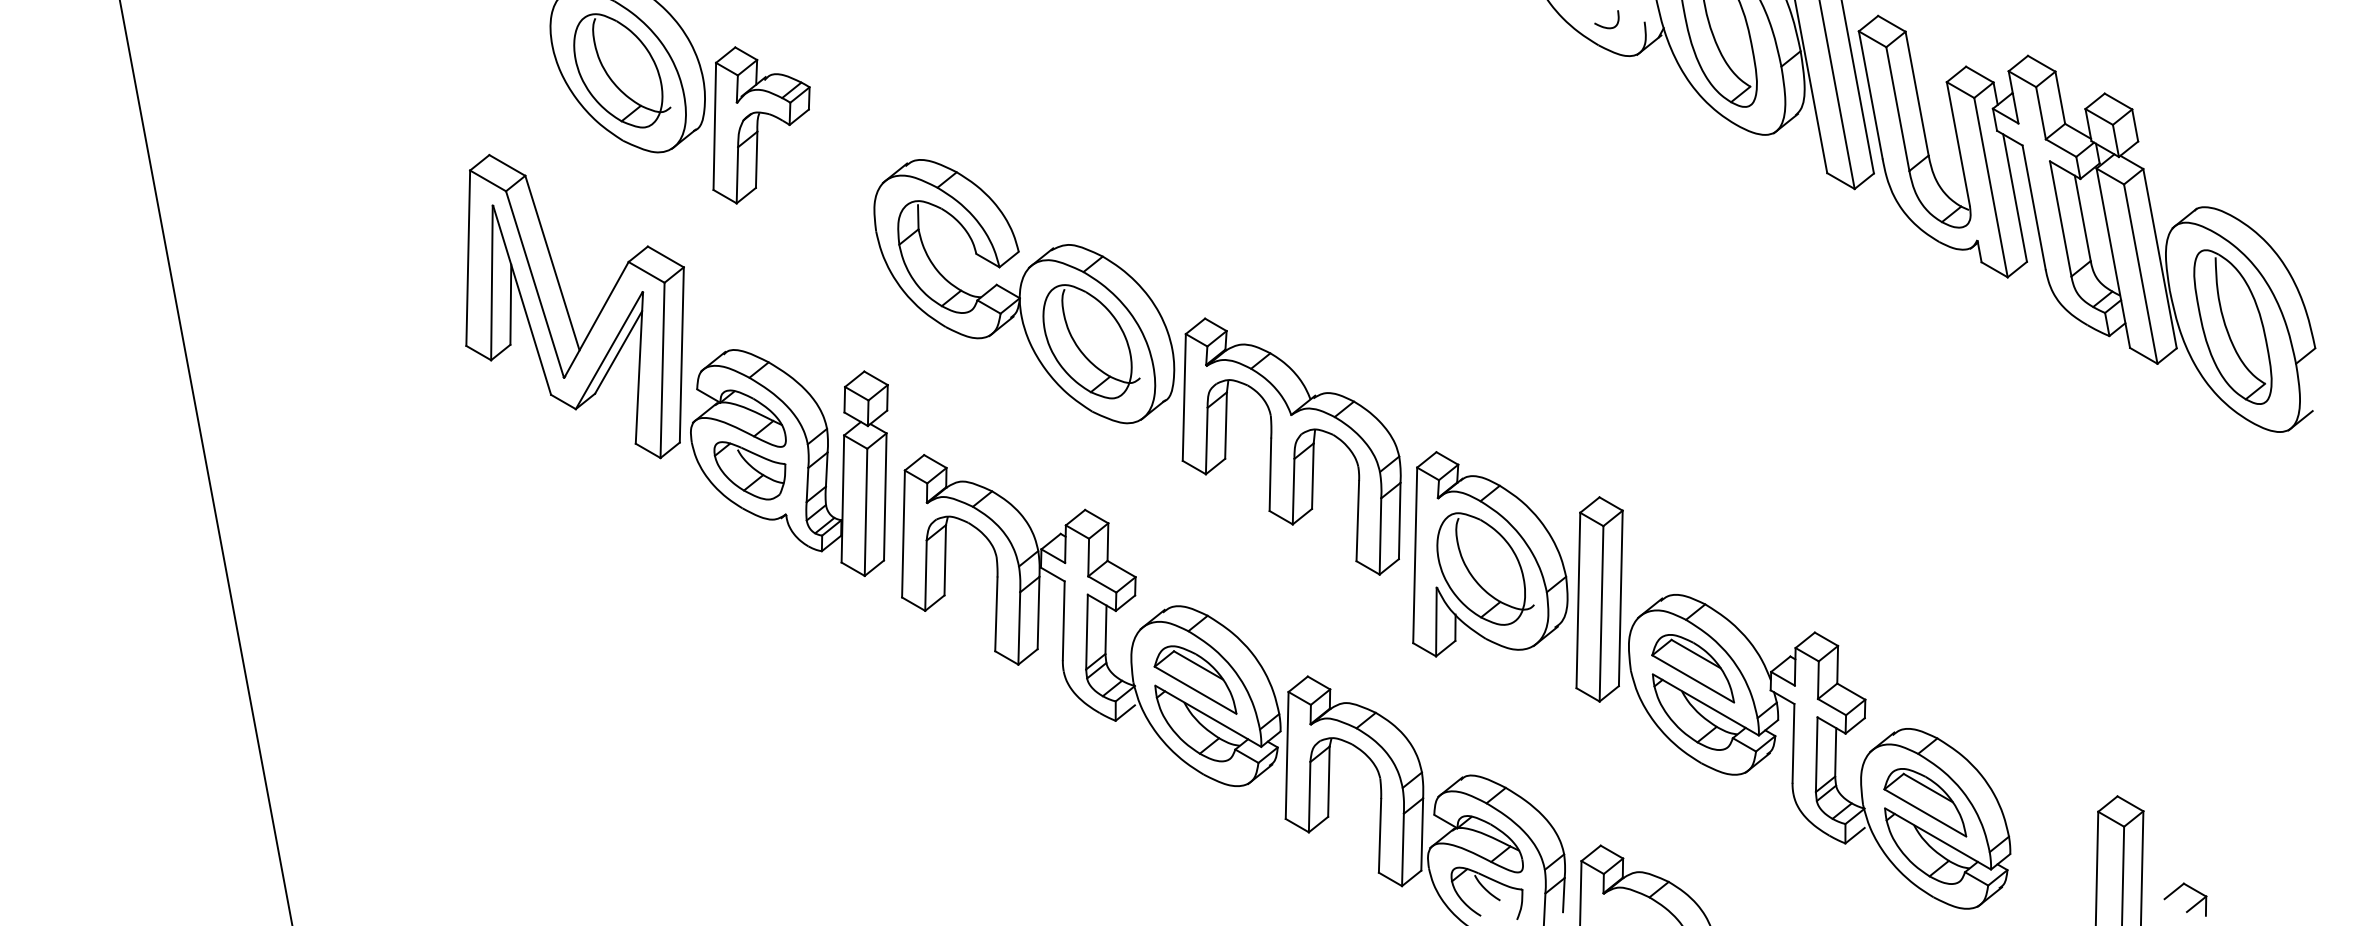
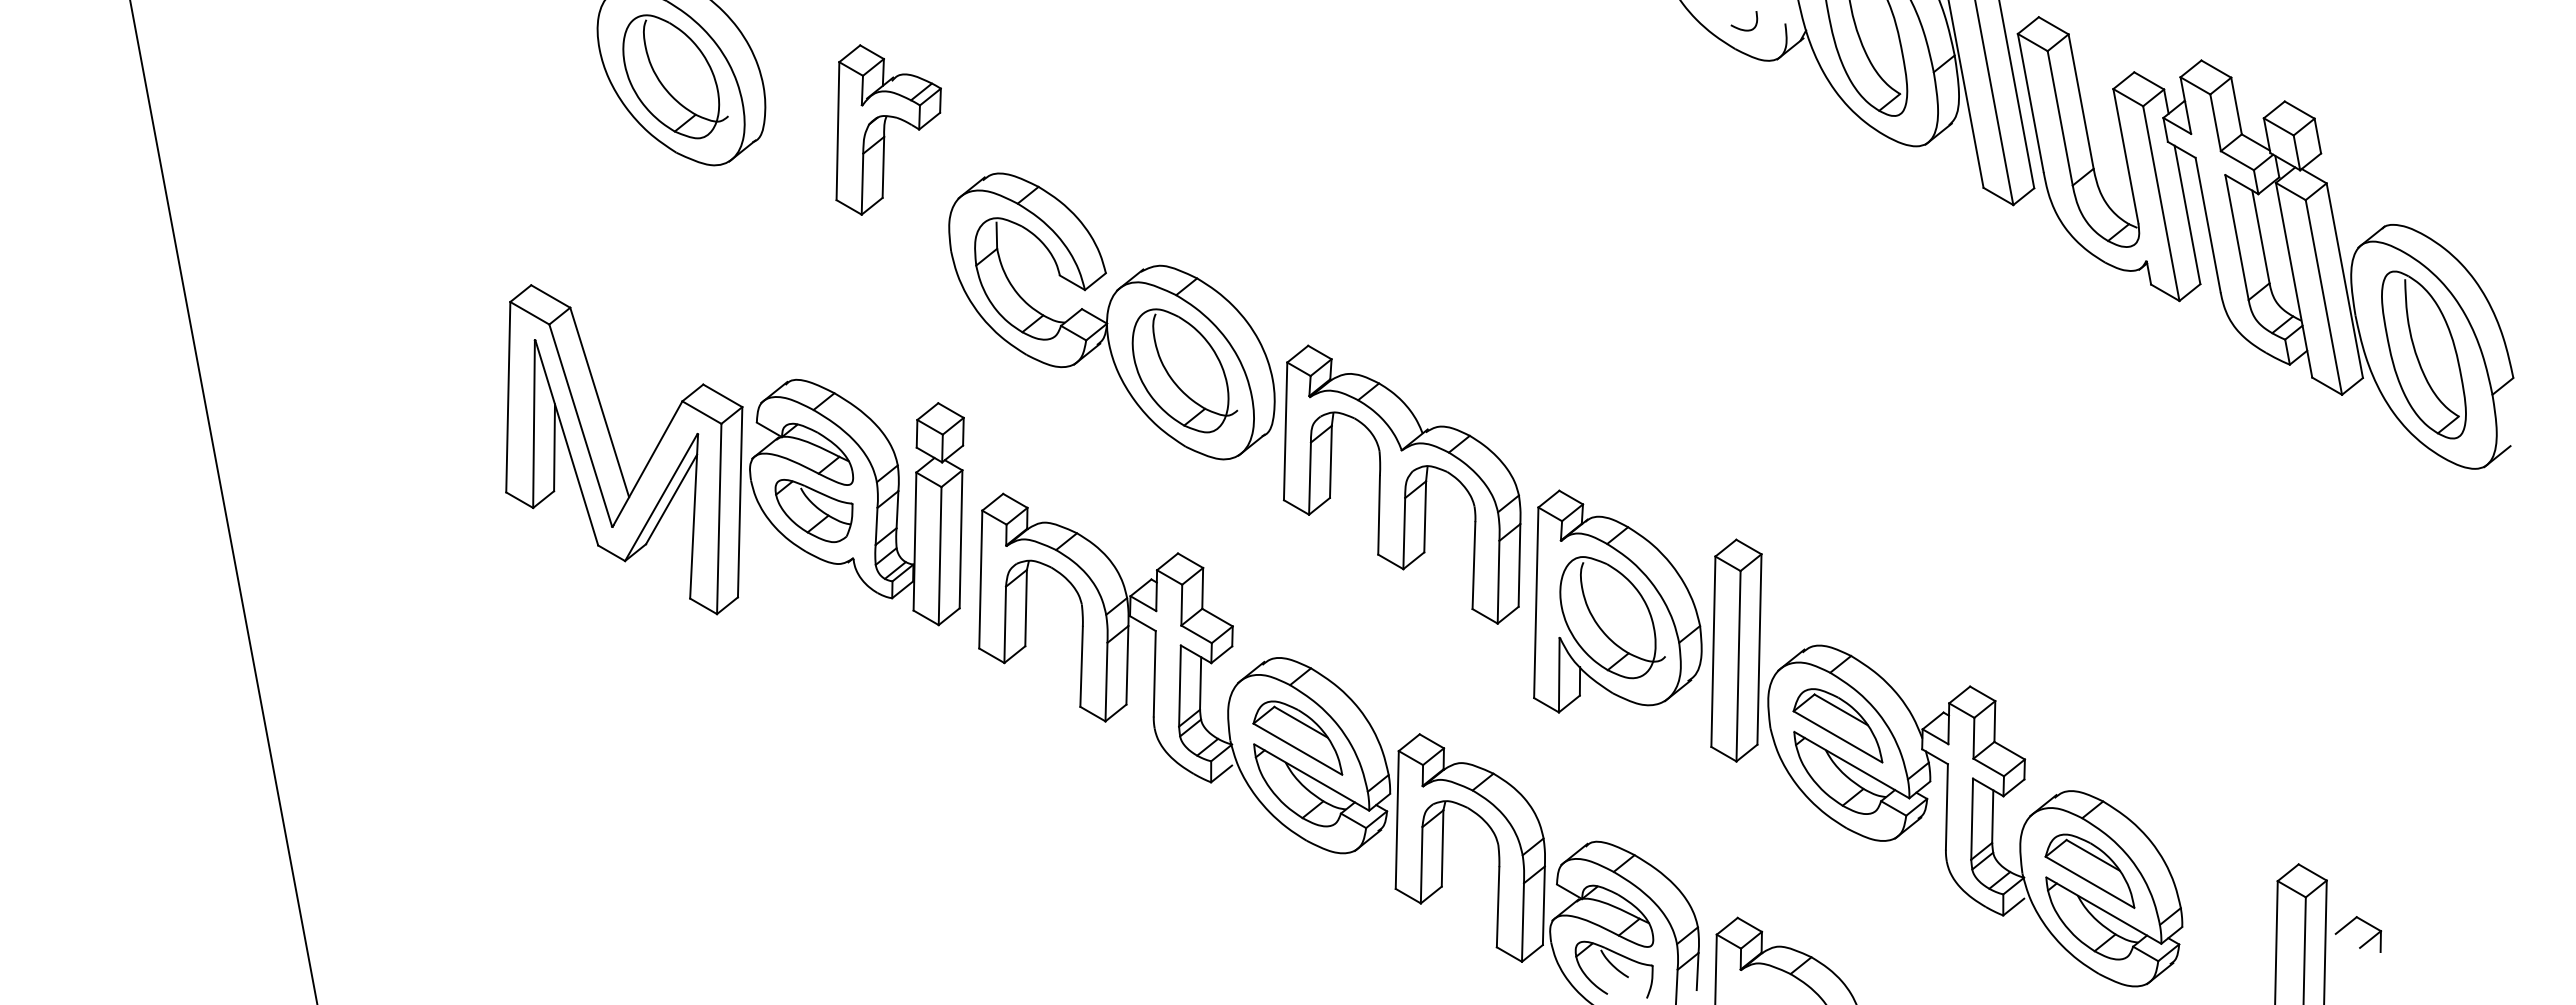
part: (761, 124) -> (888, 129), moved
part: (567, 309) -> (616, 452), moved
part: (2190, 907) -> (2363, 943), moved

